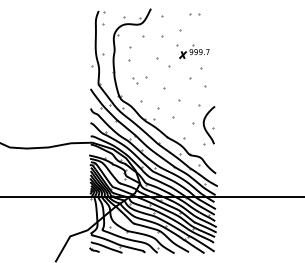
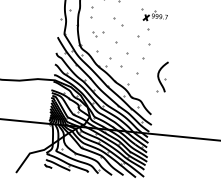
part: (192, 51) -> (154, 15), moved
part: (208, 125) -> (161, 76), moved

